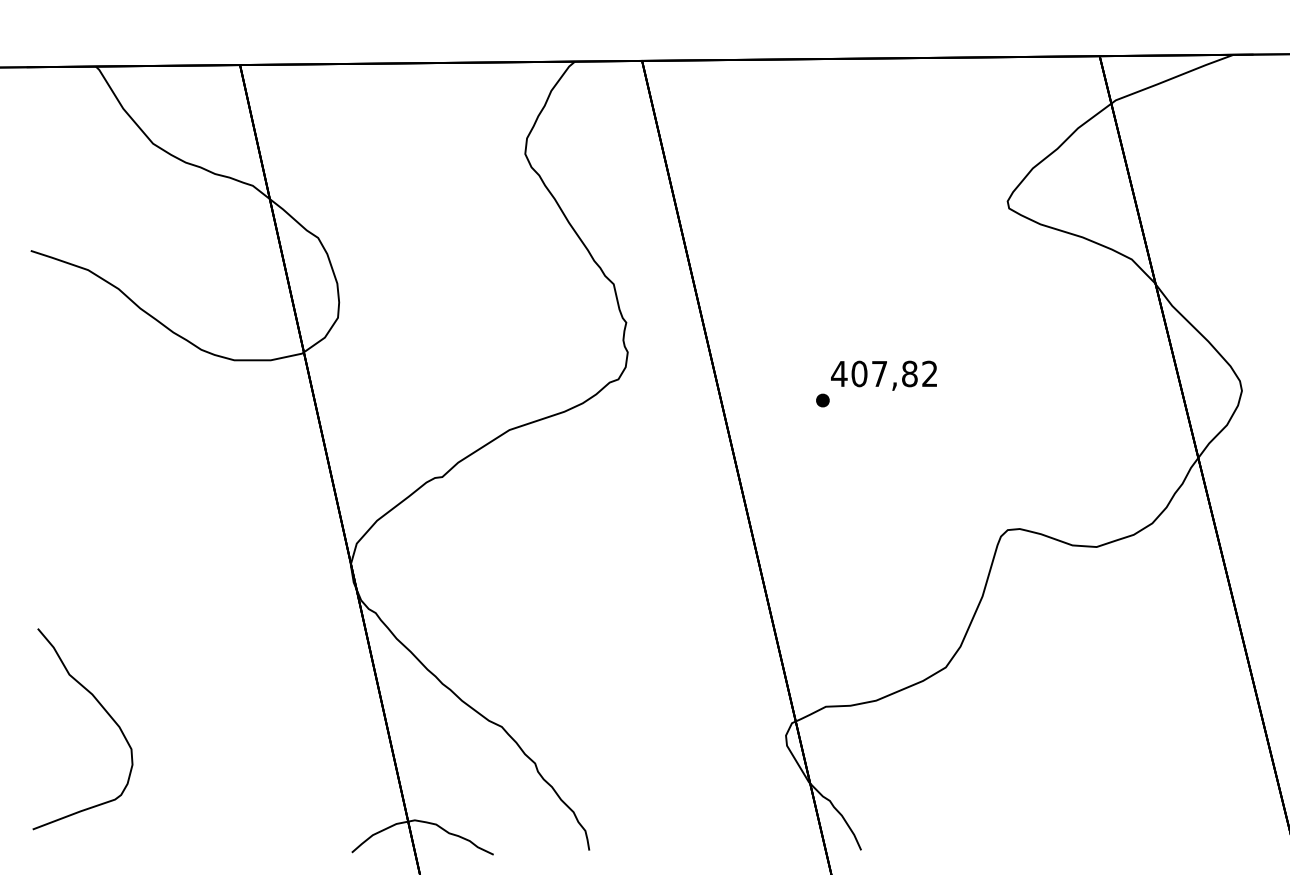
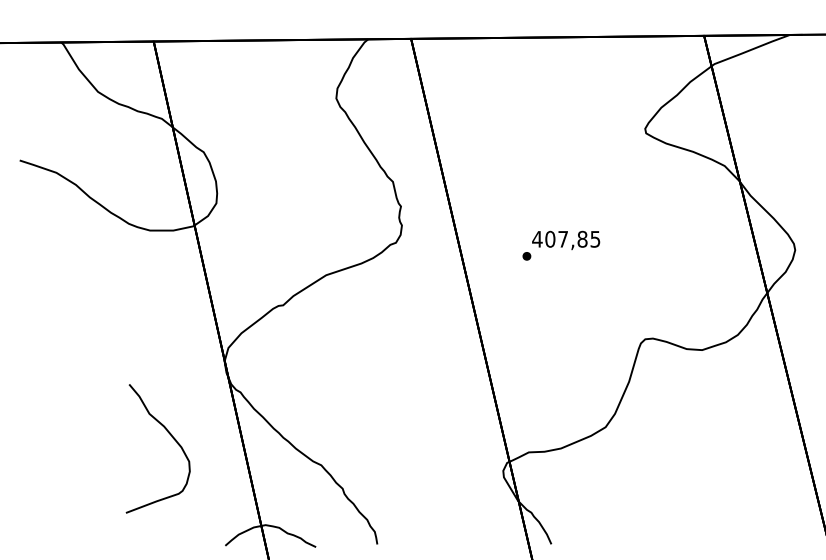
text: (930, 372) -> (595, 238), 407,82 -> 407,85
curve: (105, 713) -> (172, 438), moved

